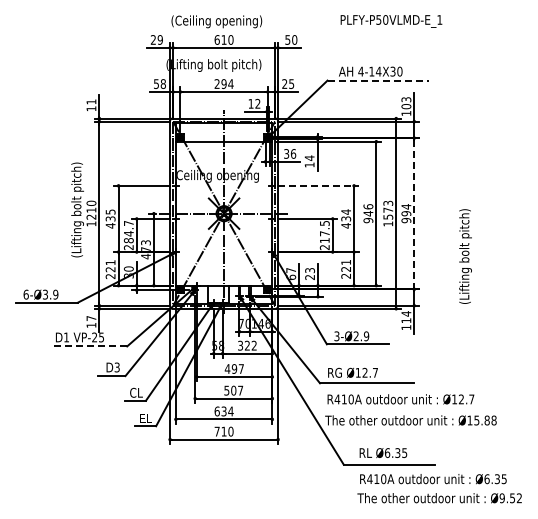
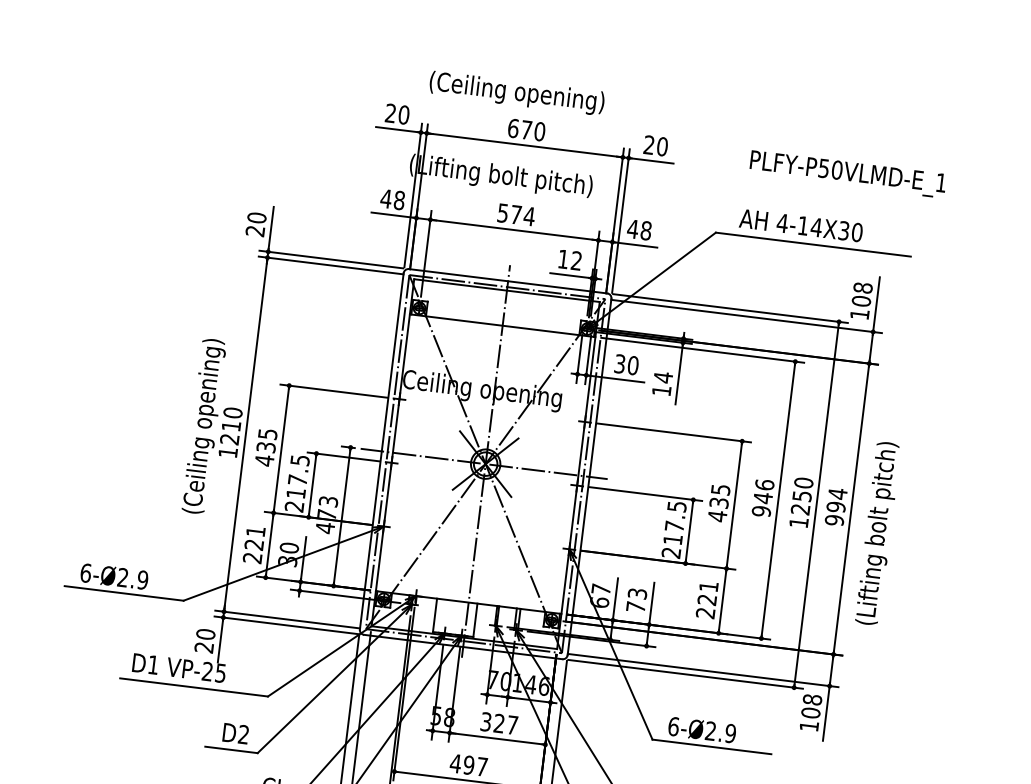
text: (391, 21) -> (847, 174), moved
text: (159, 39) -> (402, 113), 29 -> 20
text: (223, 39) -> (525, 129), 610 -> 670
text: (287, 39) -> (648, 144), 50 -> 20
line: (378, 80) -> (814, 244), dashed -> solid
text: (156, 83) -> (386, 197), 58 -> 48
text: (288, 83) -> (640, 228), 25 -> 48
text: (220, 84) -> (509, 214), 294 -> 574
text: (406, 99) -> (863, 287), 103 -> 108
text: (91, 105) -> (256, 224), 11 -> 20
text: (293, 153) -> (633, 364), 36 -> 30
line: (319, 185) -> (675, 432), dashed -> solid
text: (77, 207) -> (205, 417), (Lifting bolt pitch) -> (Ceiling opening)
text: (388, 209) -> (802, 494), 1573 -> 1250
text: (346, 211) -> (721, 488), 434 -> 435
line: (414, 214) -> (851, 510), dashed -> solid
text: (128, 232) -> (297, 477), 284.7 -> 217.5
text: (465, 256) -> (878, 533), moved
text: (309, 277) -> (634, 607), 23 -> 73
text: (45, 294) -> (123, 577), 6-Ø3.9 -> 6-Ø2.9
text: (406, 317) -> (811, 706), 114 -> 108
text: (91, 321) -> (205, 640), 17 -> 20
text: (336, 336) -> (672, 726), 3-Ø2.9 -> 6-Ø2.9
text: (253, 345) -> (511, 724), 322 -> 327
line: (88, 346) -> (193, 687), dashed -> solid
text: (116, 367) -> (242, 734), D3 -> D2

